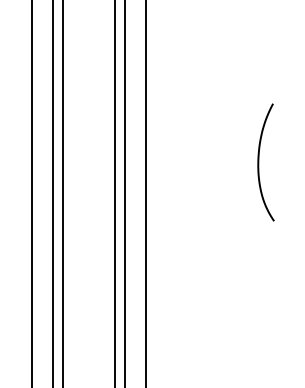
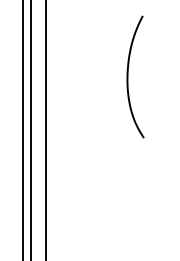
part: (265, 162) -> (135, 76), size x1.4

